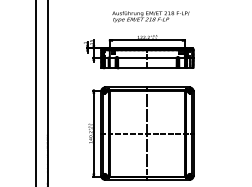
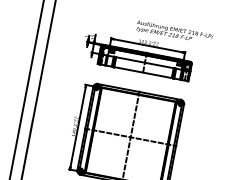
text: (150, 16) -> (174, 32), moved

